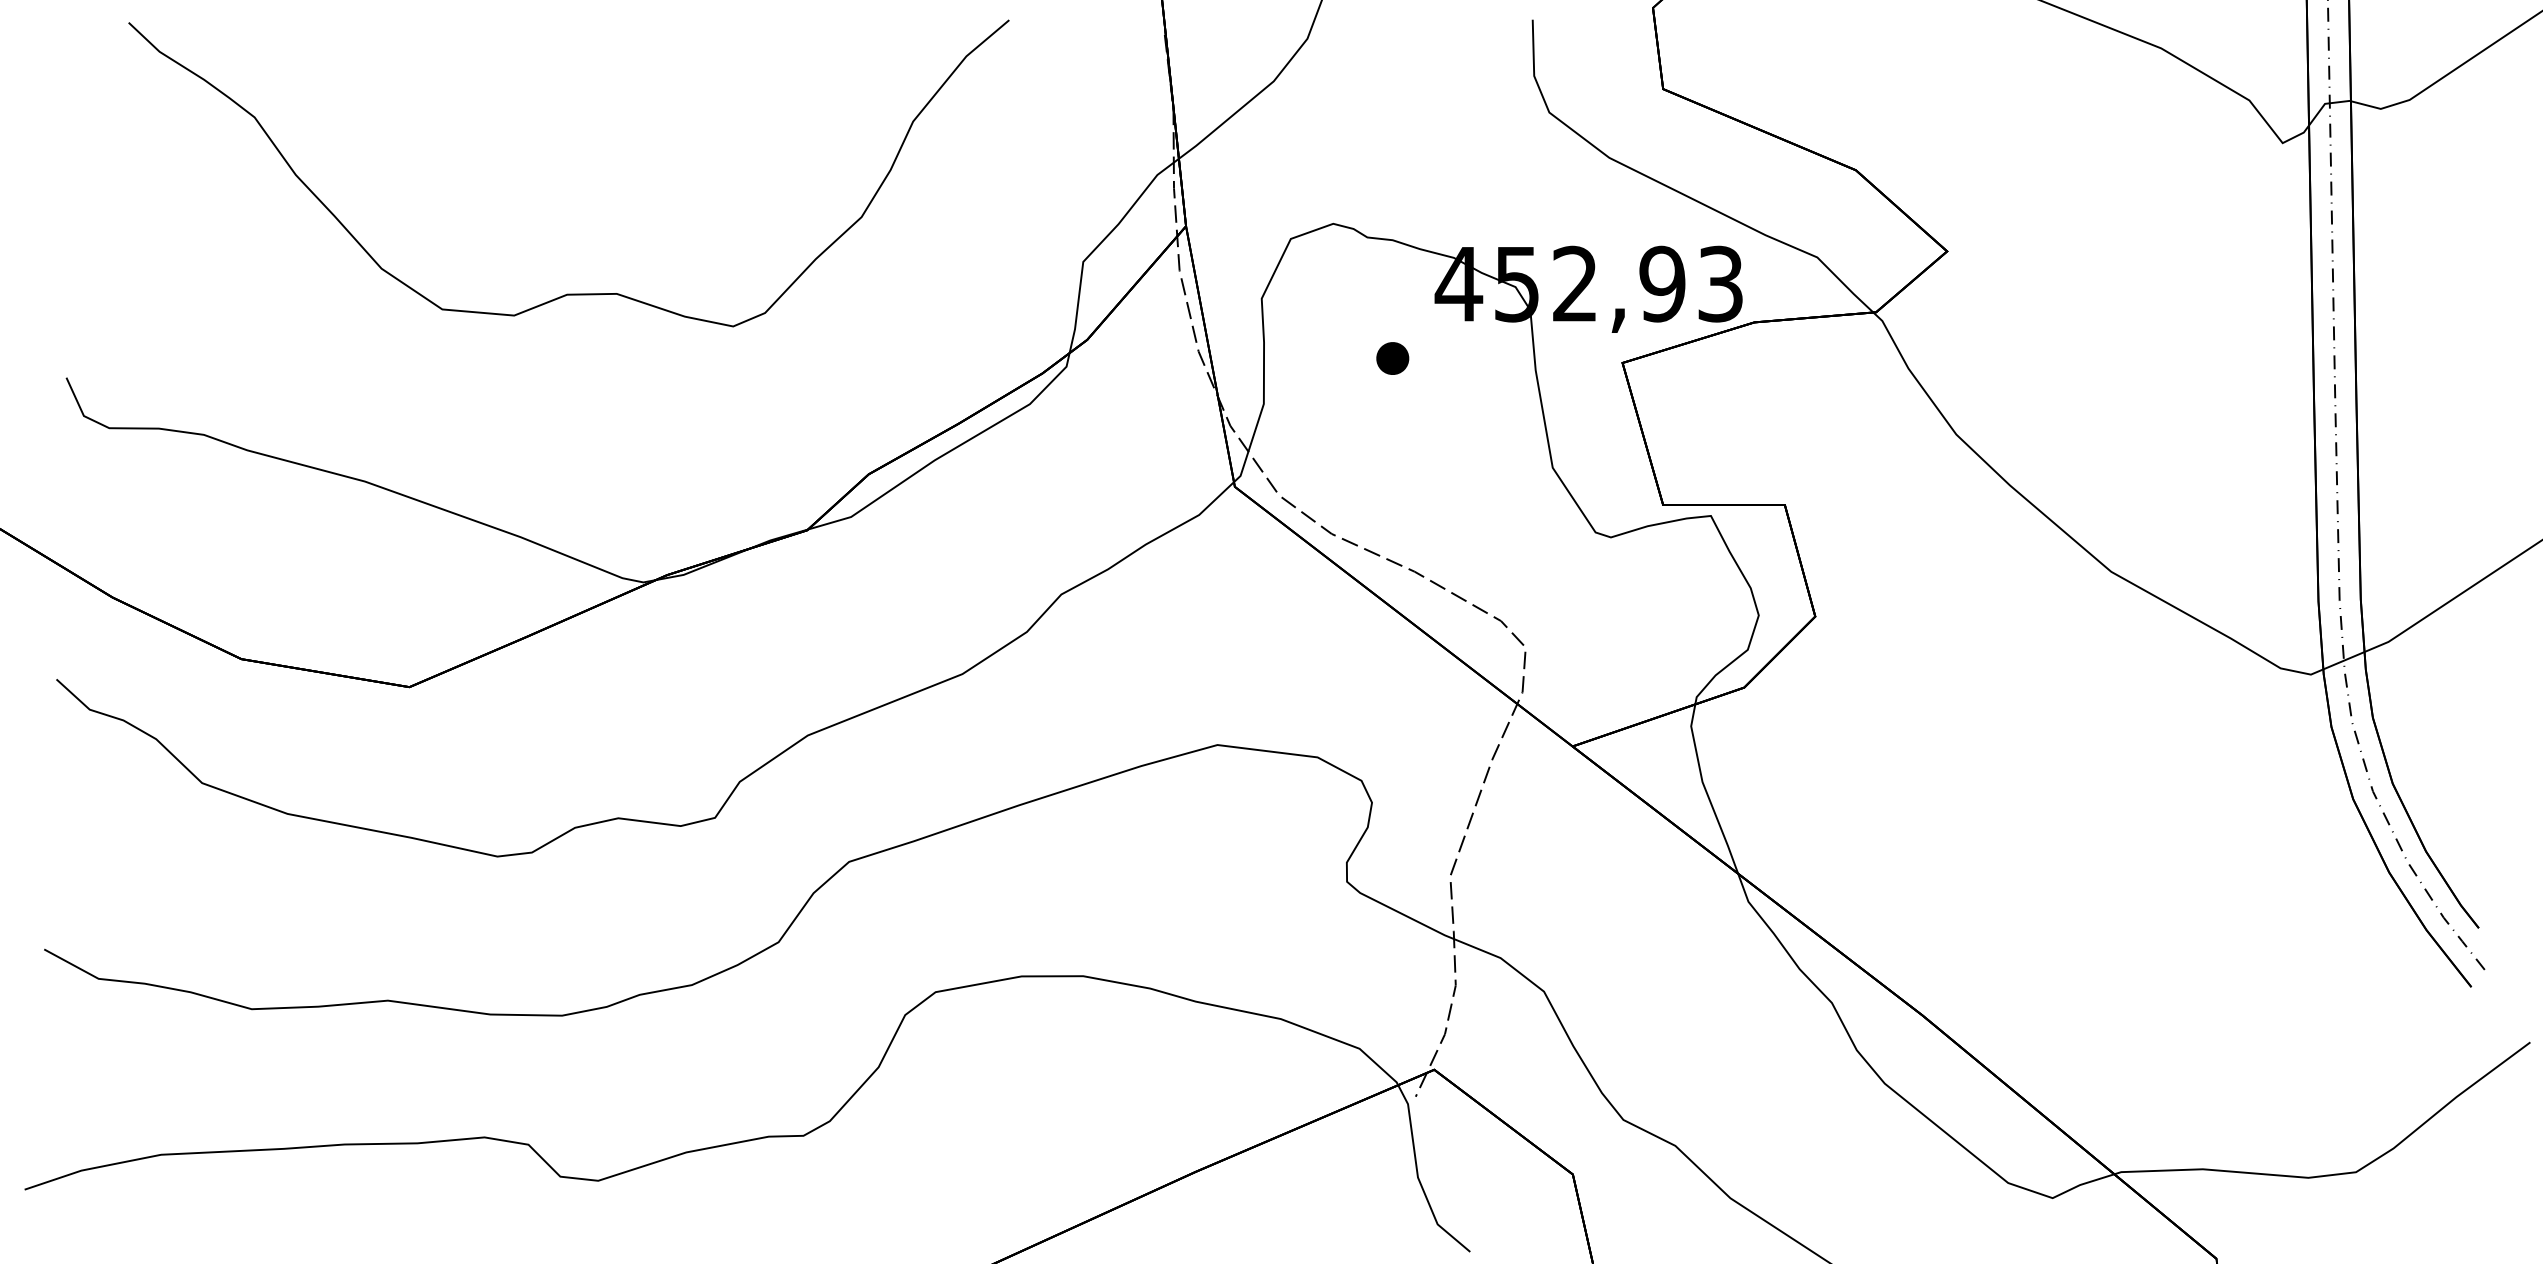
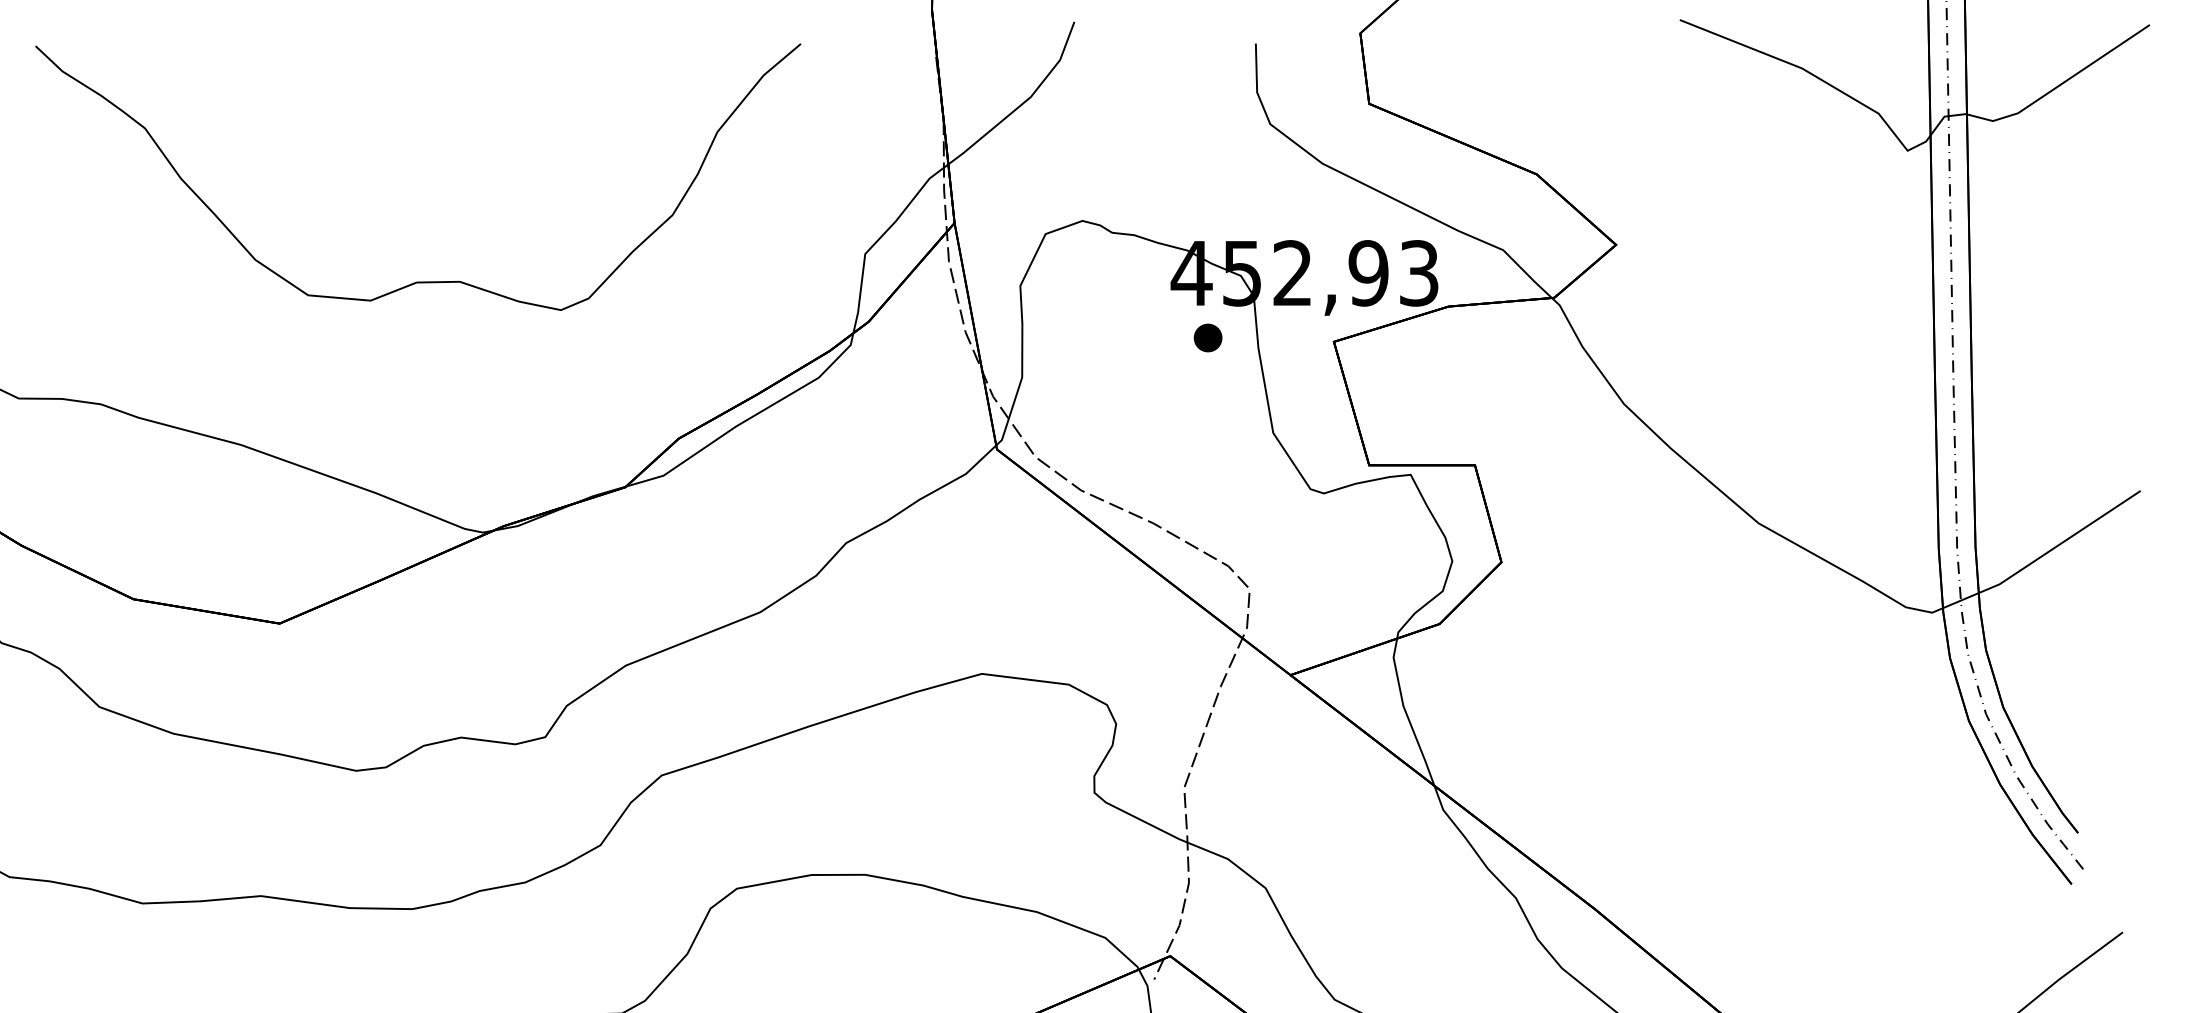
part: (1392, 358) -> (1207, 337), moved

